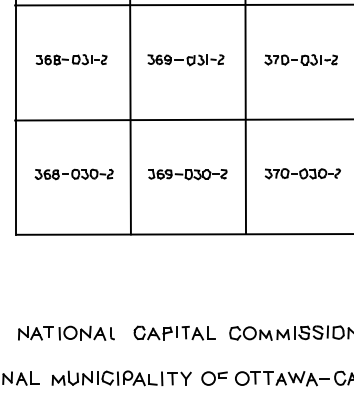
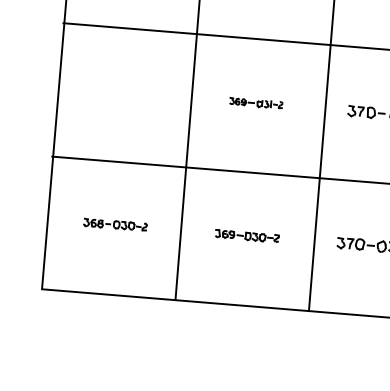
part: (71, 59) -> (123, 91), removed
part: (185, 60) -> (255, 103), size x0.6
part: (73, 174) -> (114, 224), size x0.7
part: (187, 174) -> (246, 236), size x0.7

